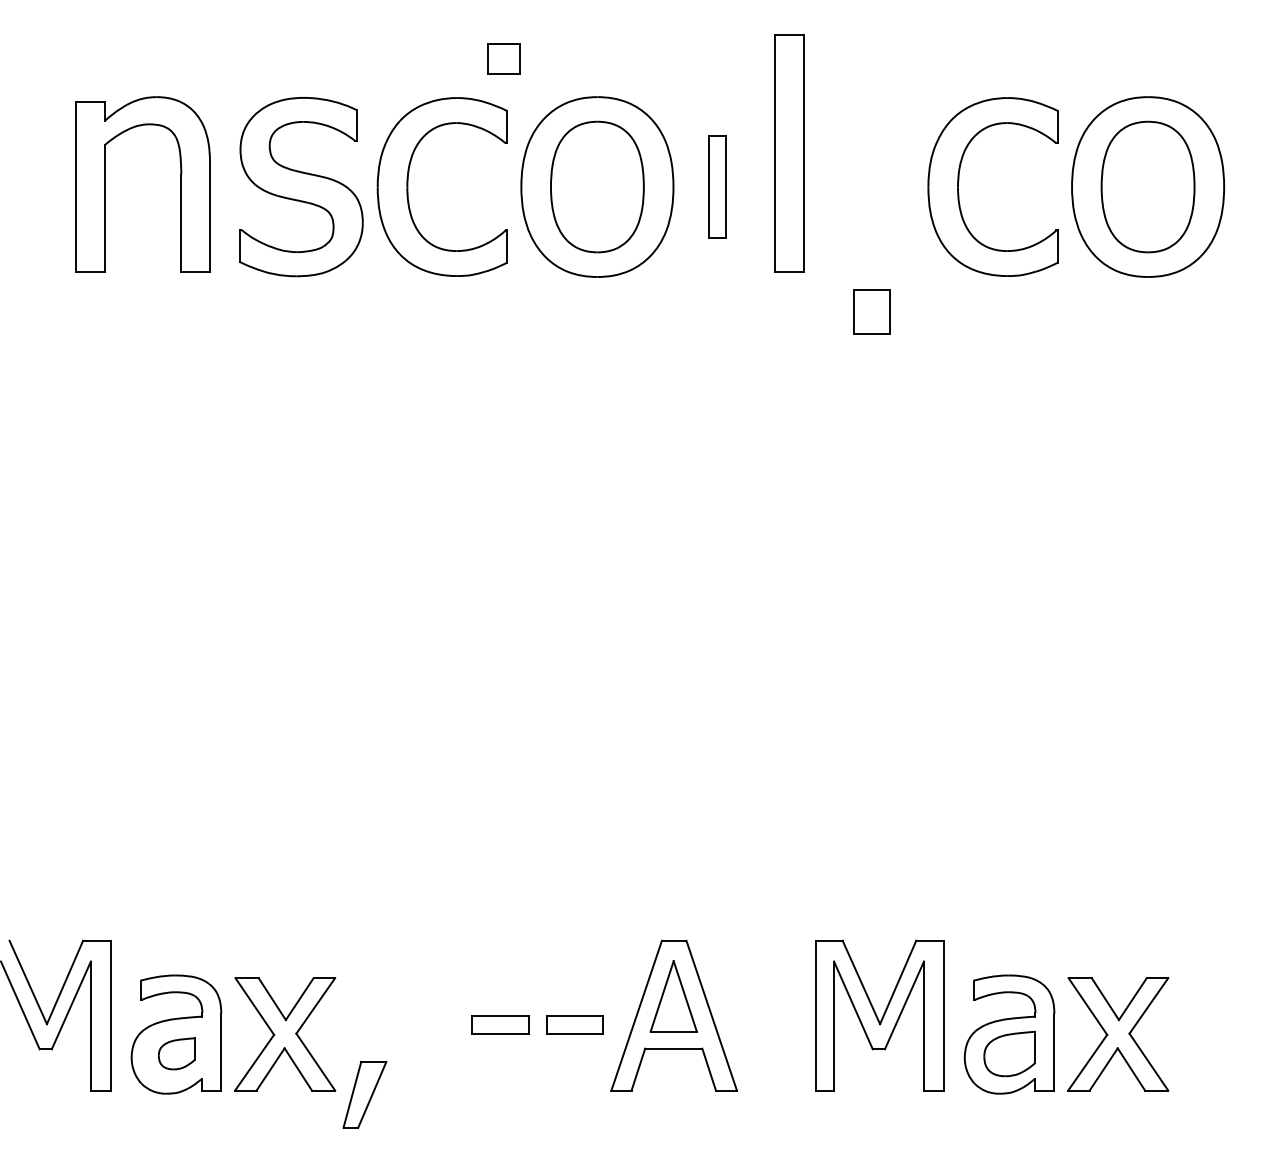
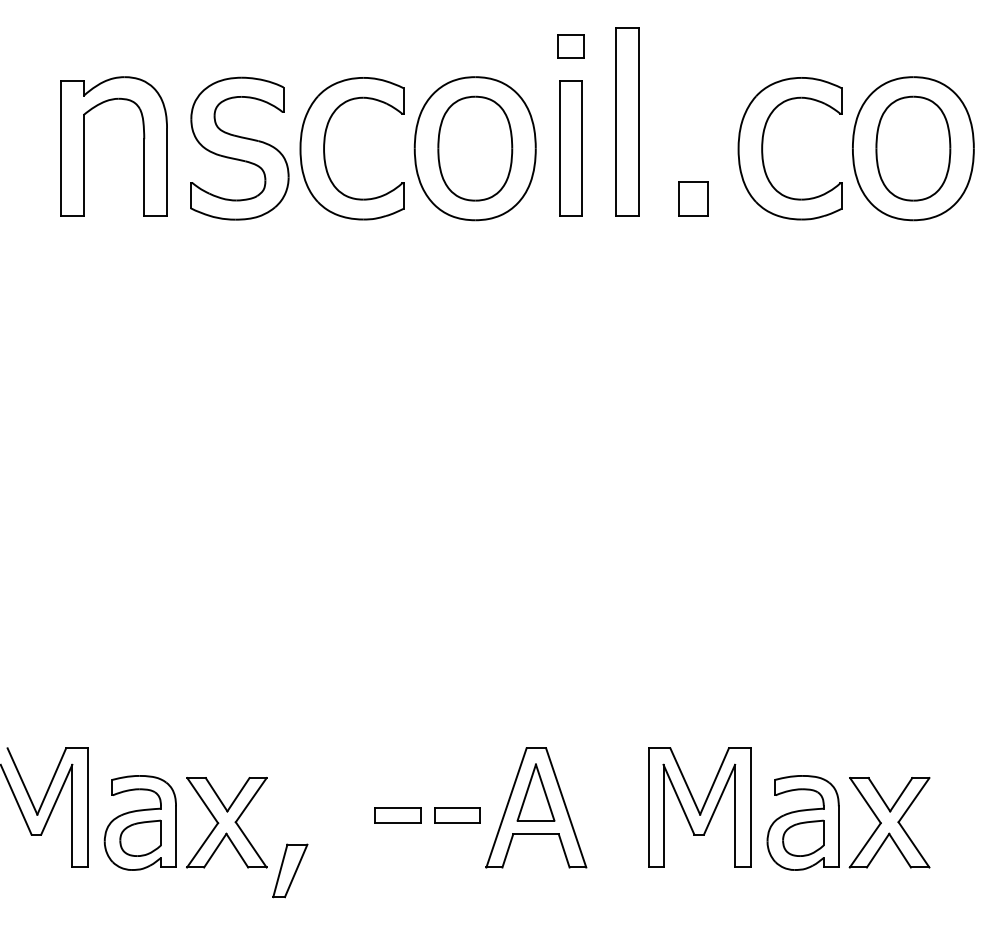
part: (503, 58) -> (570, 46), moved
part: (717, 186) -> (570, 148), size x1.67
part: (871, 311) -> (693, 198), moved
part: (176, 1052) -> (140, 837), size x1.43

